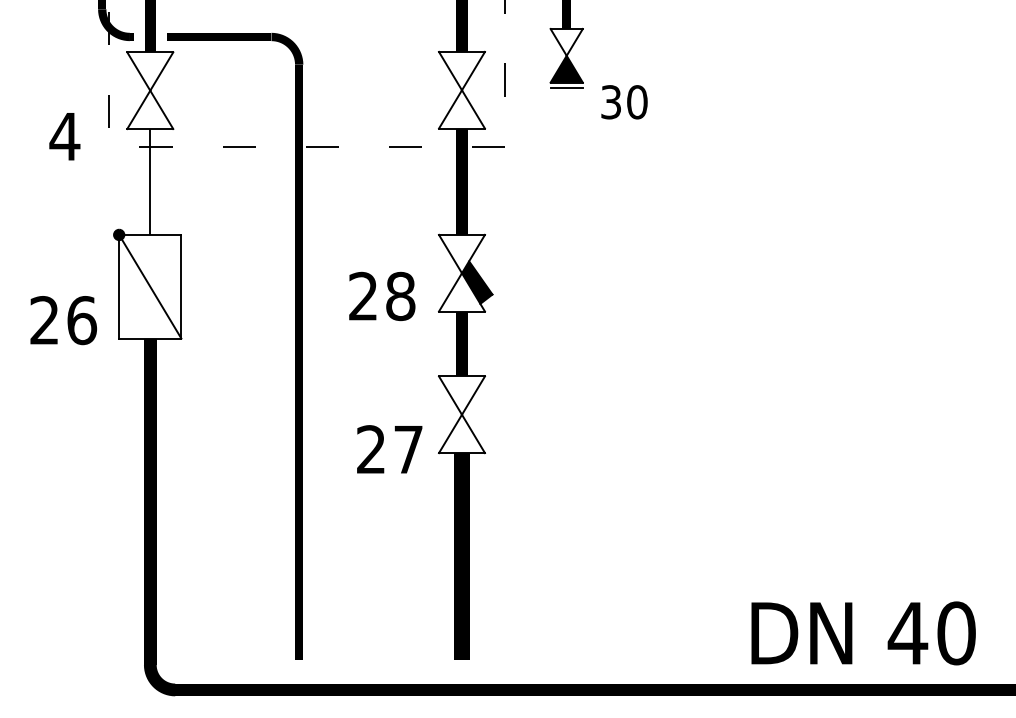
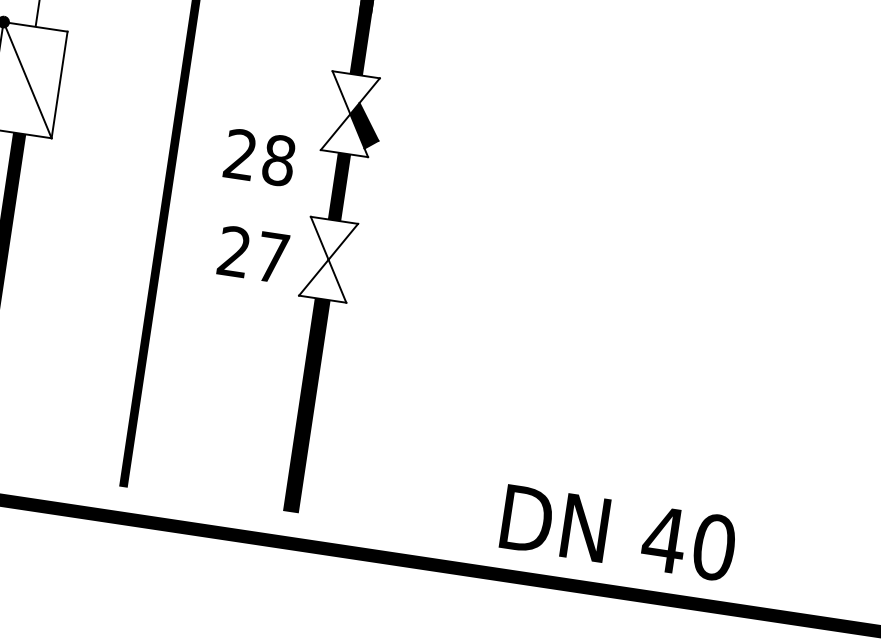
text: (382, 296) -> (260, 157), moved
text: (389, 449) -> (253, 254), moved
text: (863, 633) -> (618, 533), moved

